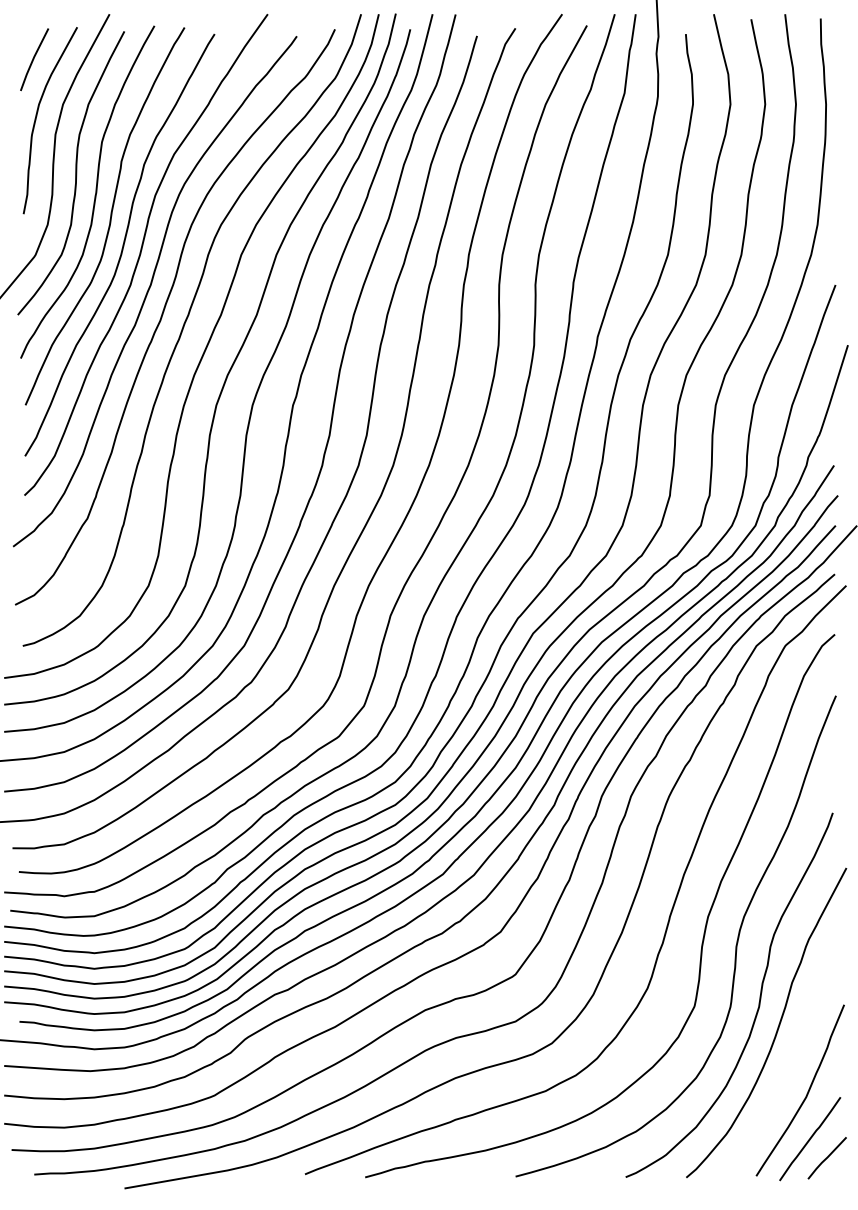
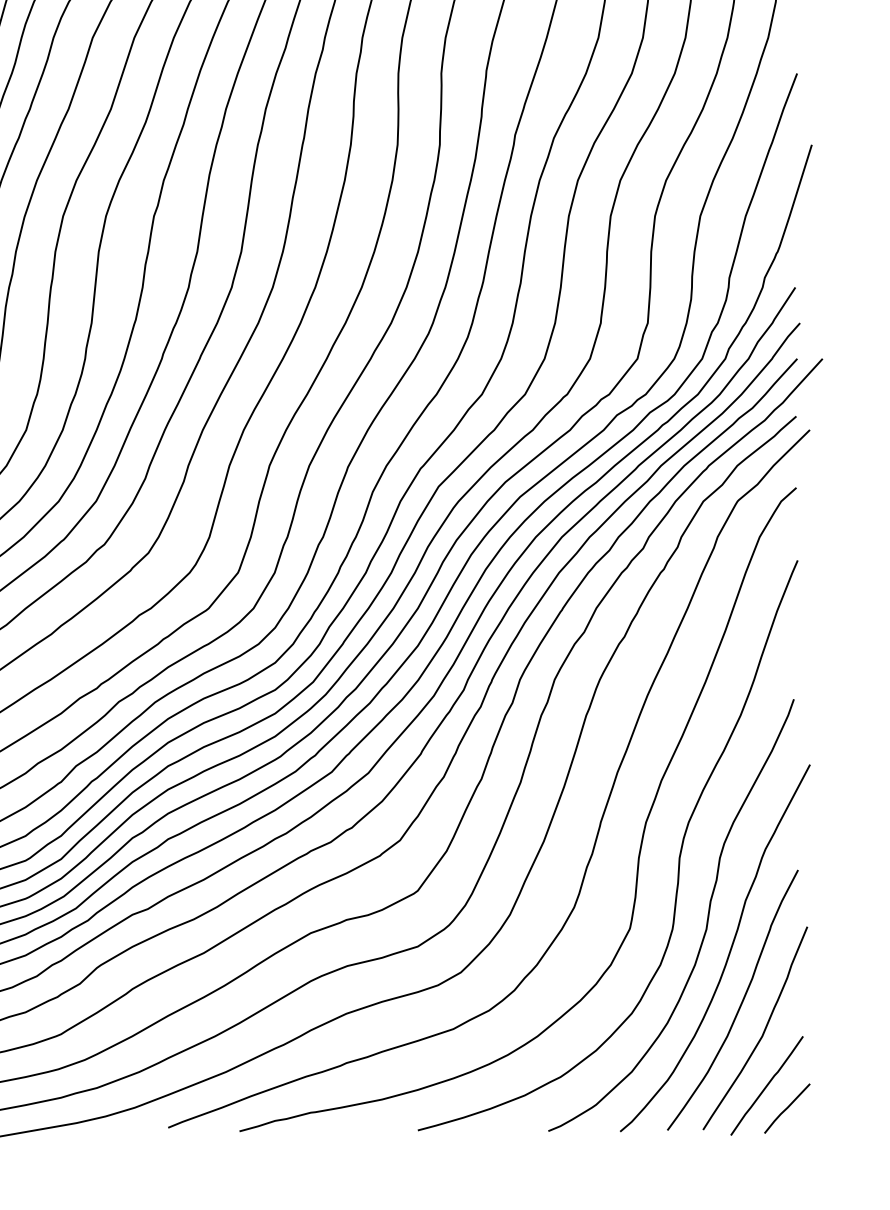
curve: (787, 1069) -> (740, 1003), added

